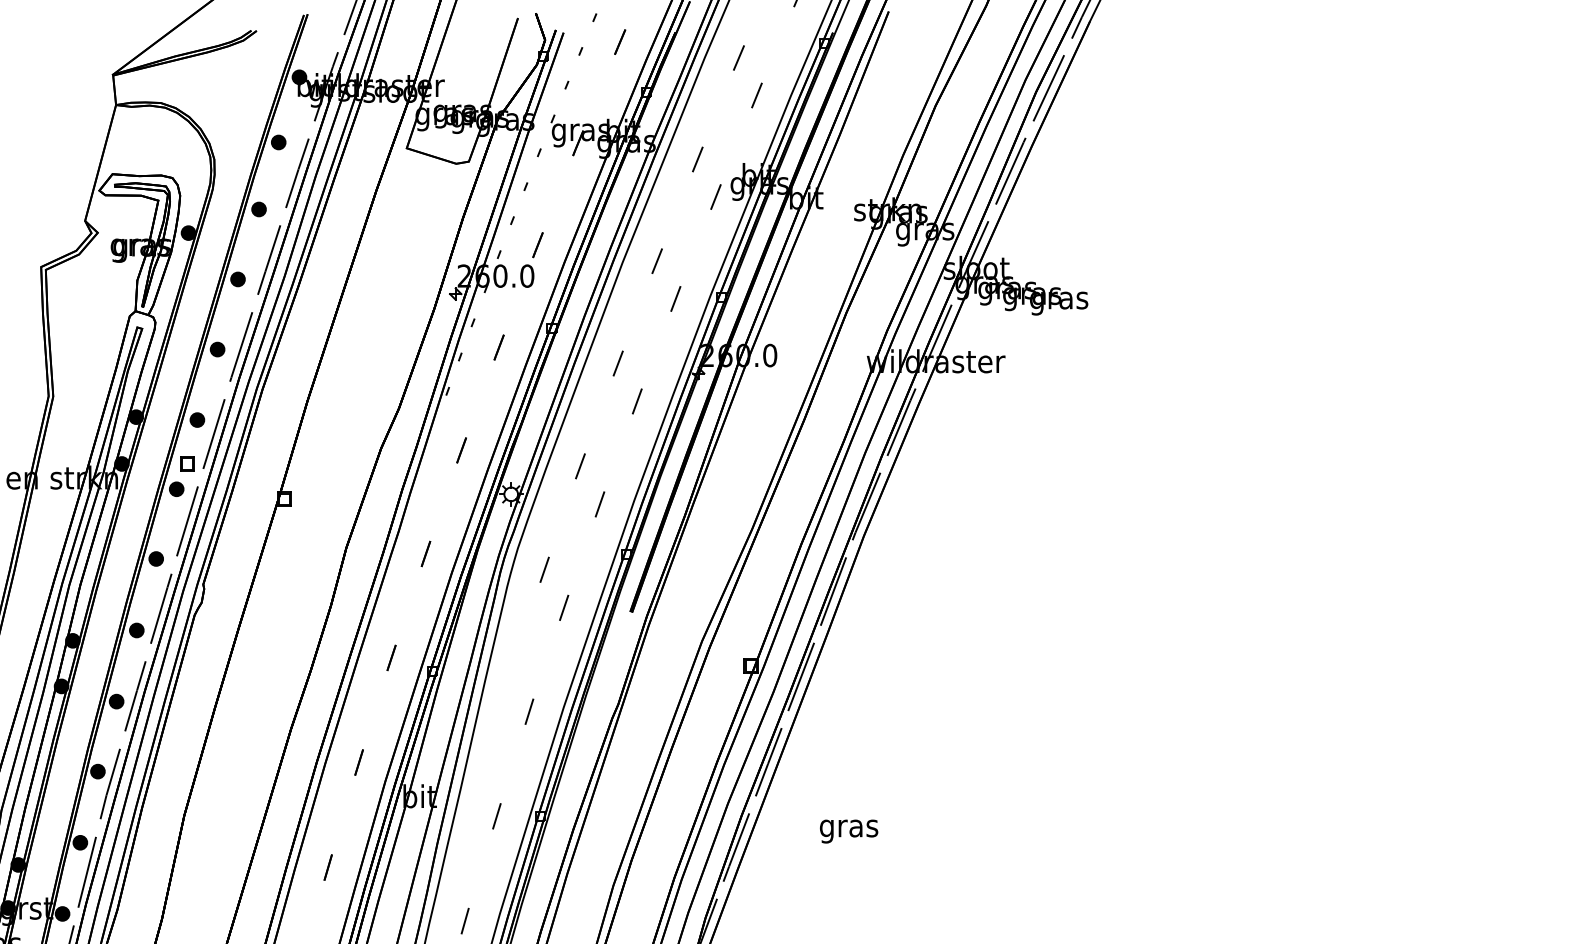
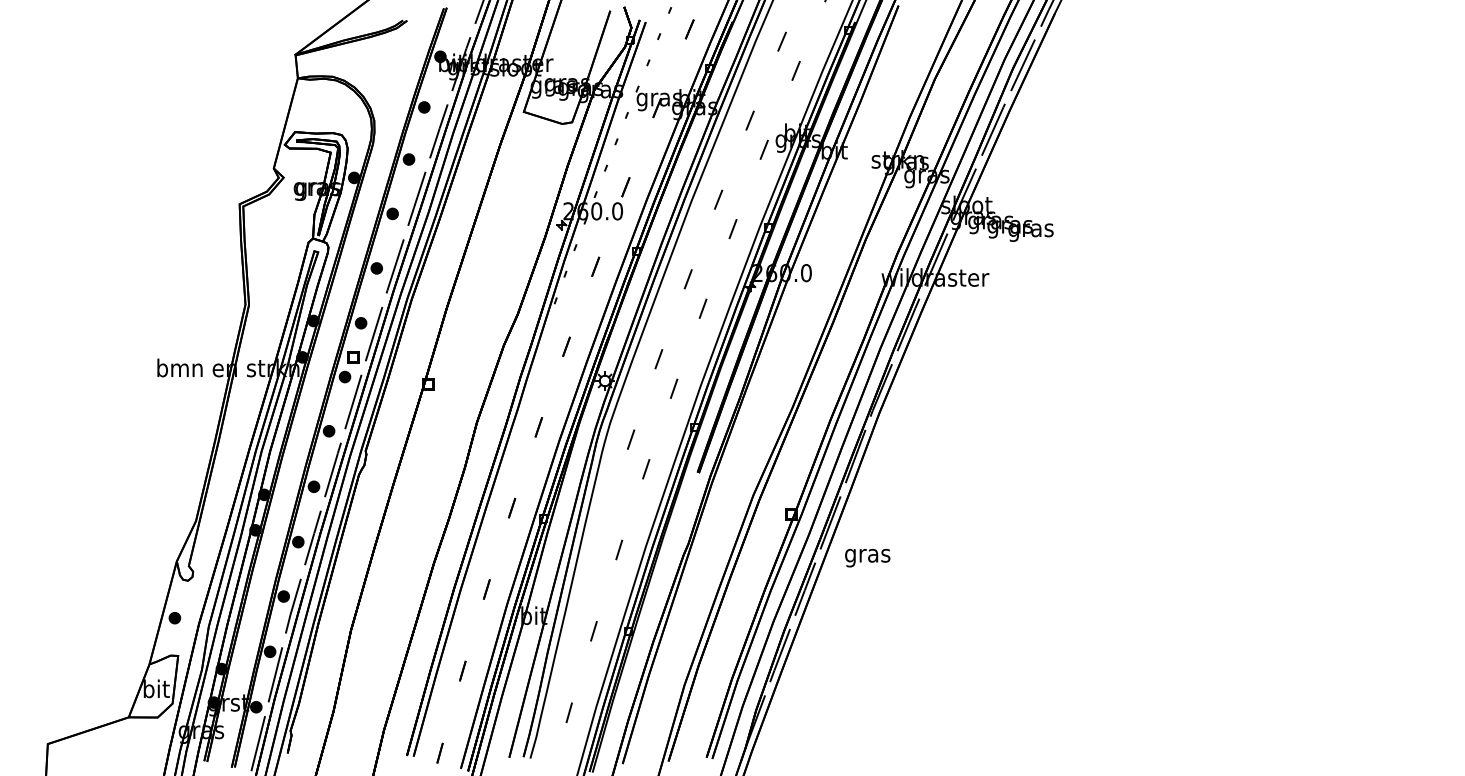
text: (848, 830) -> (867, 557), moved

